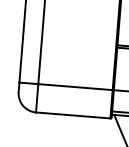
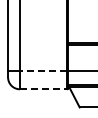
line: (73, 87) -> (42, 71), solid -> dashed
line: (73, 115) -> (43, 89), solid -> dashed

